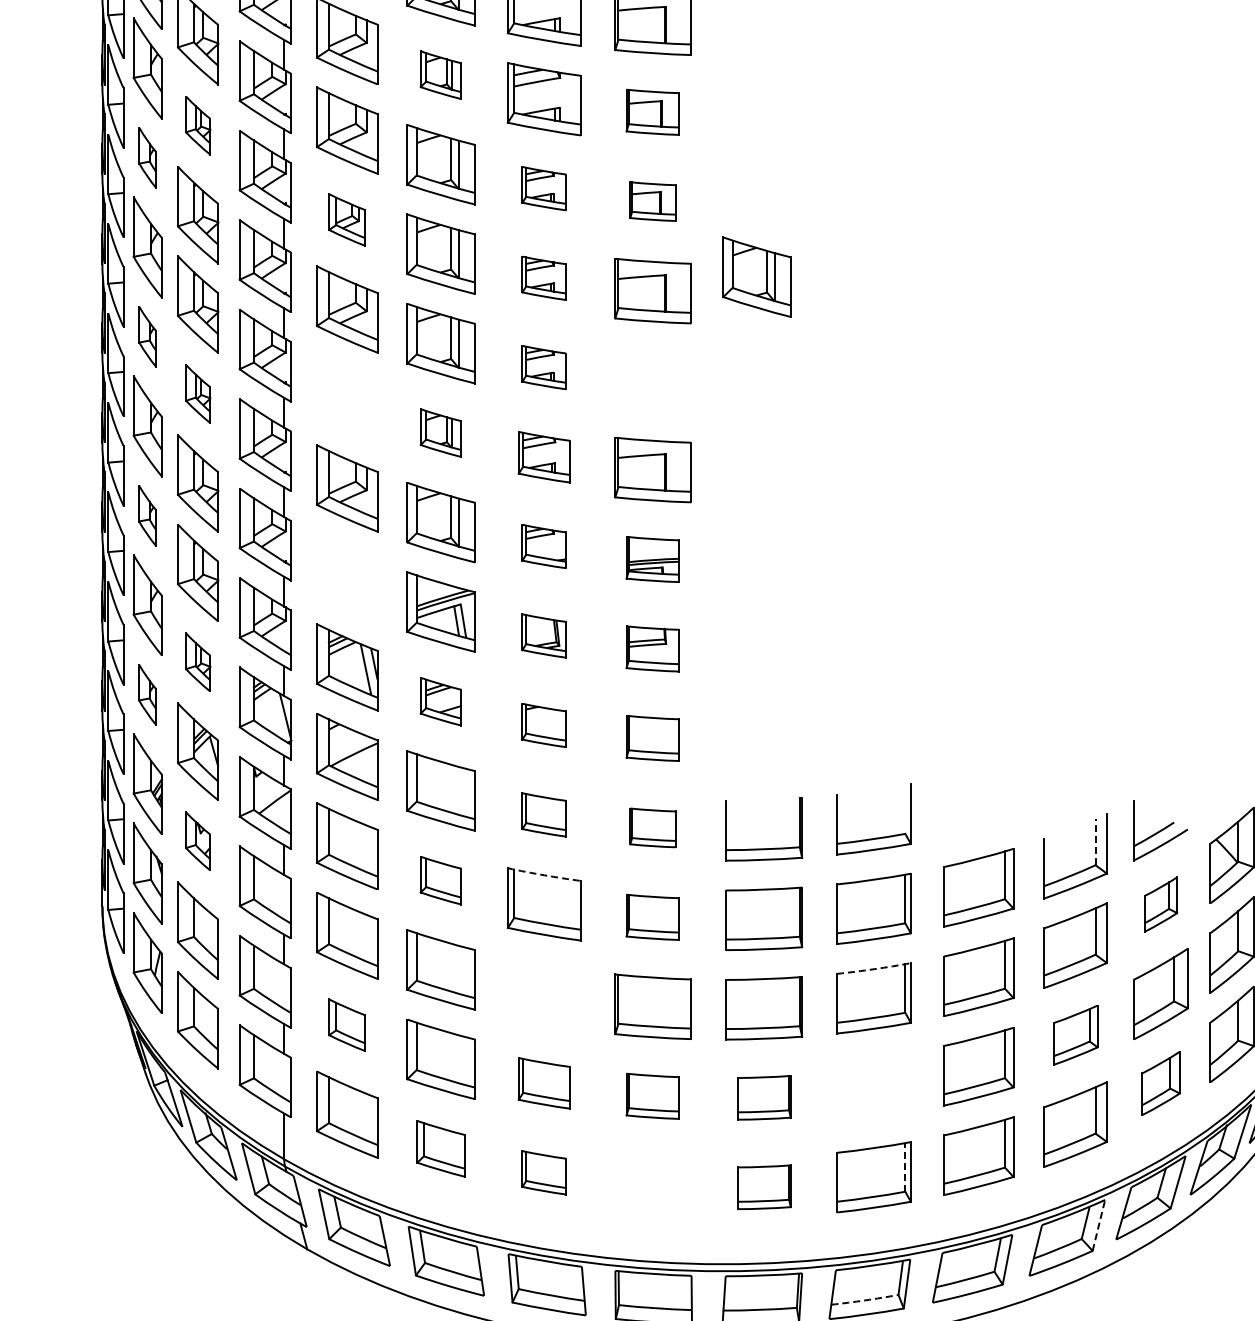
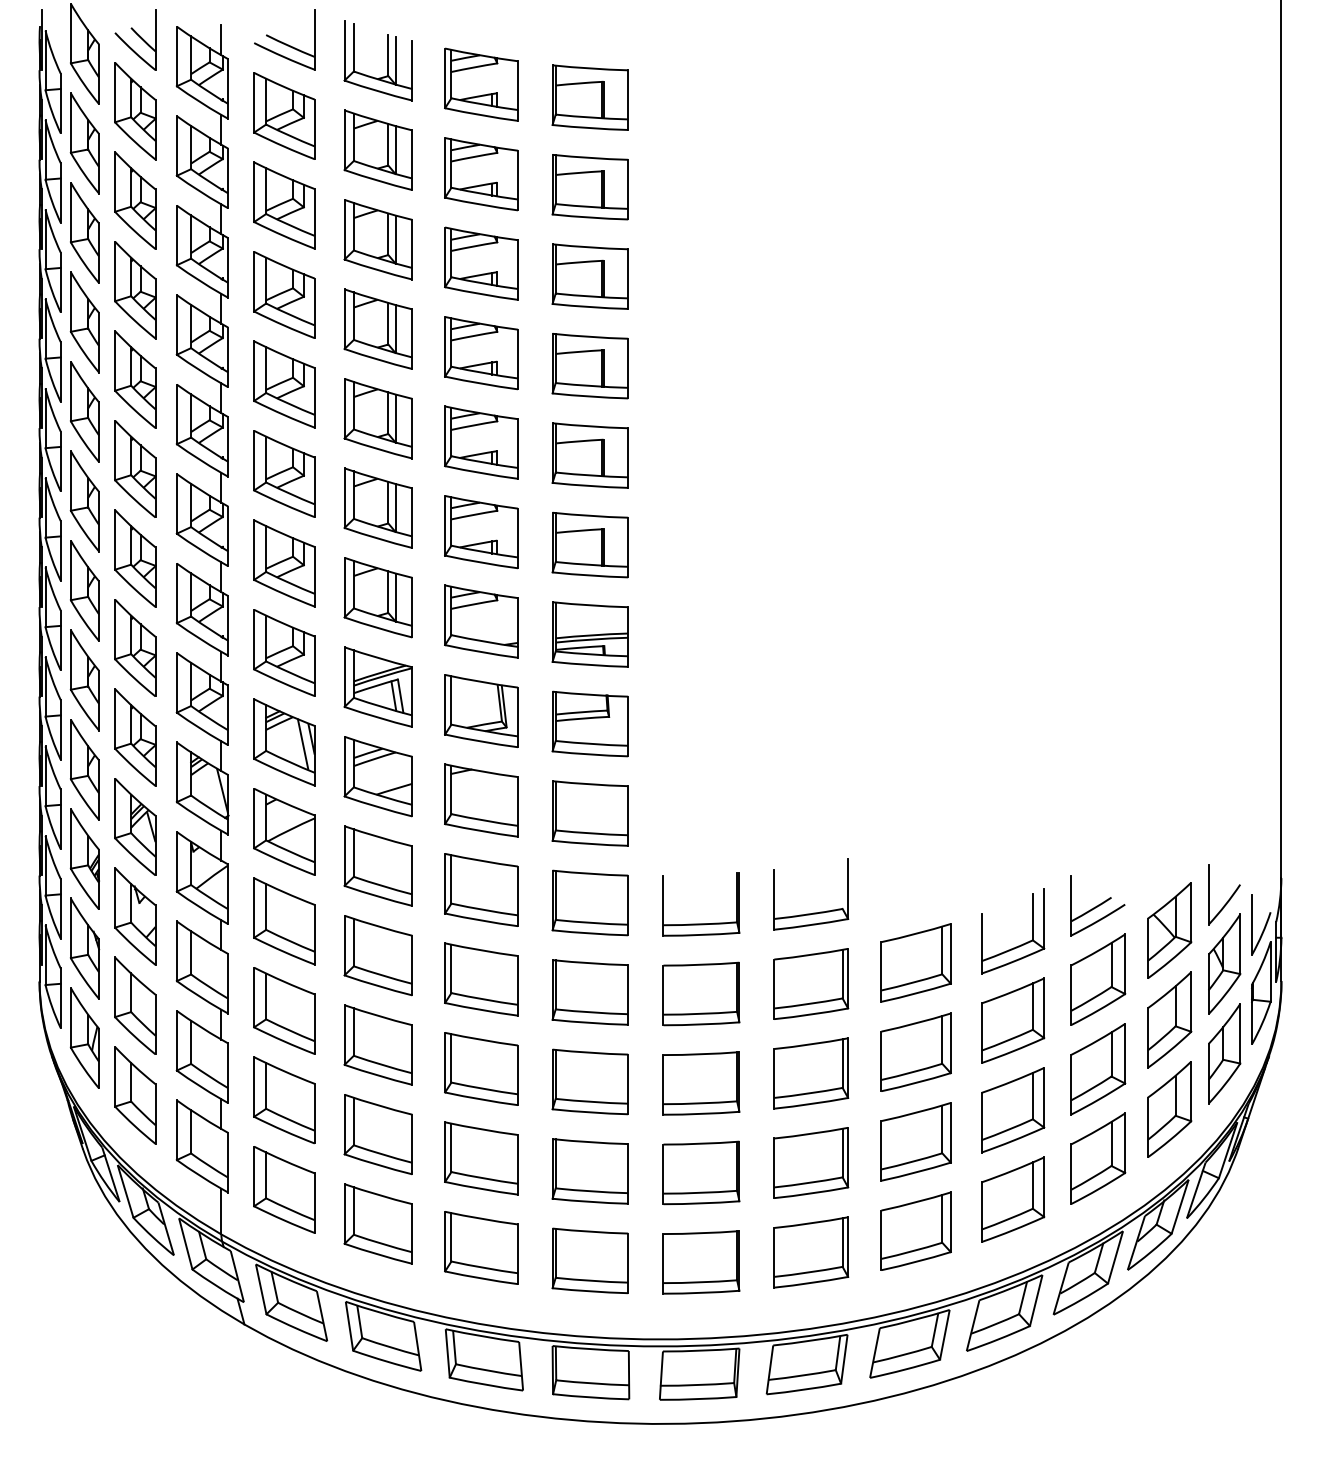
part: (440, 74) -> (377, 149), size x1.67
part: (652, 112) -> (589, 187), size x1.43
part: (198, 125) -> (135, 200), size x1.67
part: (147, 157) -> (84, 232), size x1.67
part: (544, 188) -> (481, 263), size x1.67
part: (652, 201) -> (589, 276), size x1.67
part: (347, 219) -> (284, 294), size x1.67
part: (756, 276) -> (693, 351), removed
part: (544, 278) -> (481, 353), size x1.67
part: (147, 336) -> (84, 411), size x1.67
part: (544, 367) -> (481, 442), size x1.67
part: (652, 380) -> (589, 455), added
part: (198, 393) -> (135, 468), size x1.67
part: (347, 398) -> (284, 473), added
part: (440, 432) -> (377, 507), size x1.67
part: (544, 457) -> (481, 532), size x1.43
part: (147, 515) -> (84, 590), size x1.67
part: (544, 546) -> (481, 621), size x1.67
part: (652, 559) -> (589, 634), size x1.43
part: (347, 577) -> (284, 652), added
part: (544, 635) -> (481, 710), size x1.67
part: (652, 648) -> (589, 723), size x1.43
part: (198, 662) -> (135, 737), size x1.67
part: (147, 694) -> (84, 769), size x1.67
part: (440, 701) -> (377, 776), size x1.67
part: (544, 725) -> (481, 800), size x1.67
part: (652, 738) -> (589, 813), size x1.43
part: (544, 814) -> (481, 889), size x1.67
part: (652, 827) -> (589, 902), size x1.67
part: (198, 841) -> (135, 916), size x1.67
line: (1095, 841) -> (1032, 916), dashed -> solid
arc: (544, 875) -> (481, 950), dashed -> solid
part: (440, 880) -> (377, 955), size x1.67
part: (1161, 904) -> (1098, 979), size x1.67
part: (652, 917) -> (589, 992), size x1.43
arc: (874, 969) -> (811, 1044), dashed -> solid
part: (544, 993) -> (481, 1068), added
part: (347, 1025) -> (284, 1100), size x1.67
part: (1076, 1035) -> (1013, 1110), size x1.43
part: (544, 1083) -> (481, 1158), size x1.43
part: (1161, 1083) -> (1098, 1158), size x1.43
part: (874, 1087) -> (811, 1162), added
part: (652, 1096) -> (589, 1171), size x1.43
part: (764, 1097) -> (701, 1172), size x1.43
part: (440, 1148) -> (377, 1223), size x1.43
line: (905, 1167) -> (842, 1242), dashed -> solid
part: (544, 1172) -> (481, 1247), size x1.67
part: (652, 1185) -> (589, 1260), added
part: (764, 1187) -> (701, 1262), size x1.43
line: (1099, 1224) -> (1036, 1299), dashed -> solid
arc: (865, 1300) -> (802, 1375), dashed -> solid

